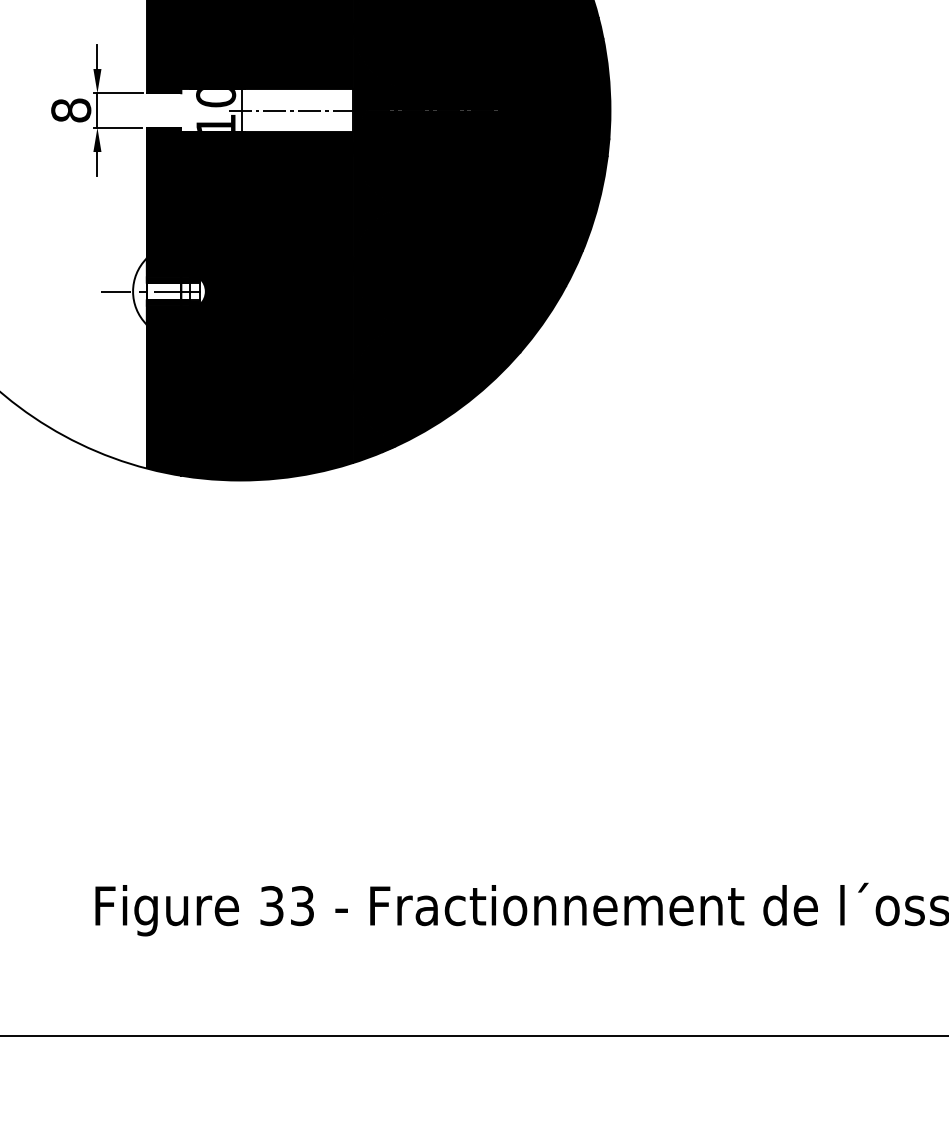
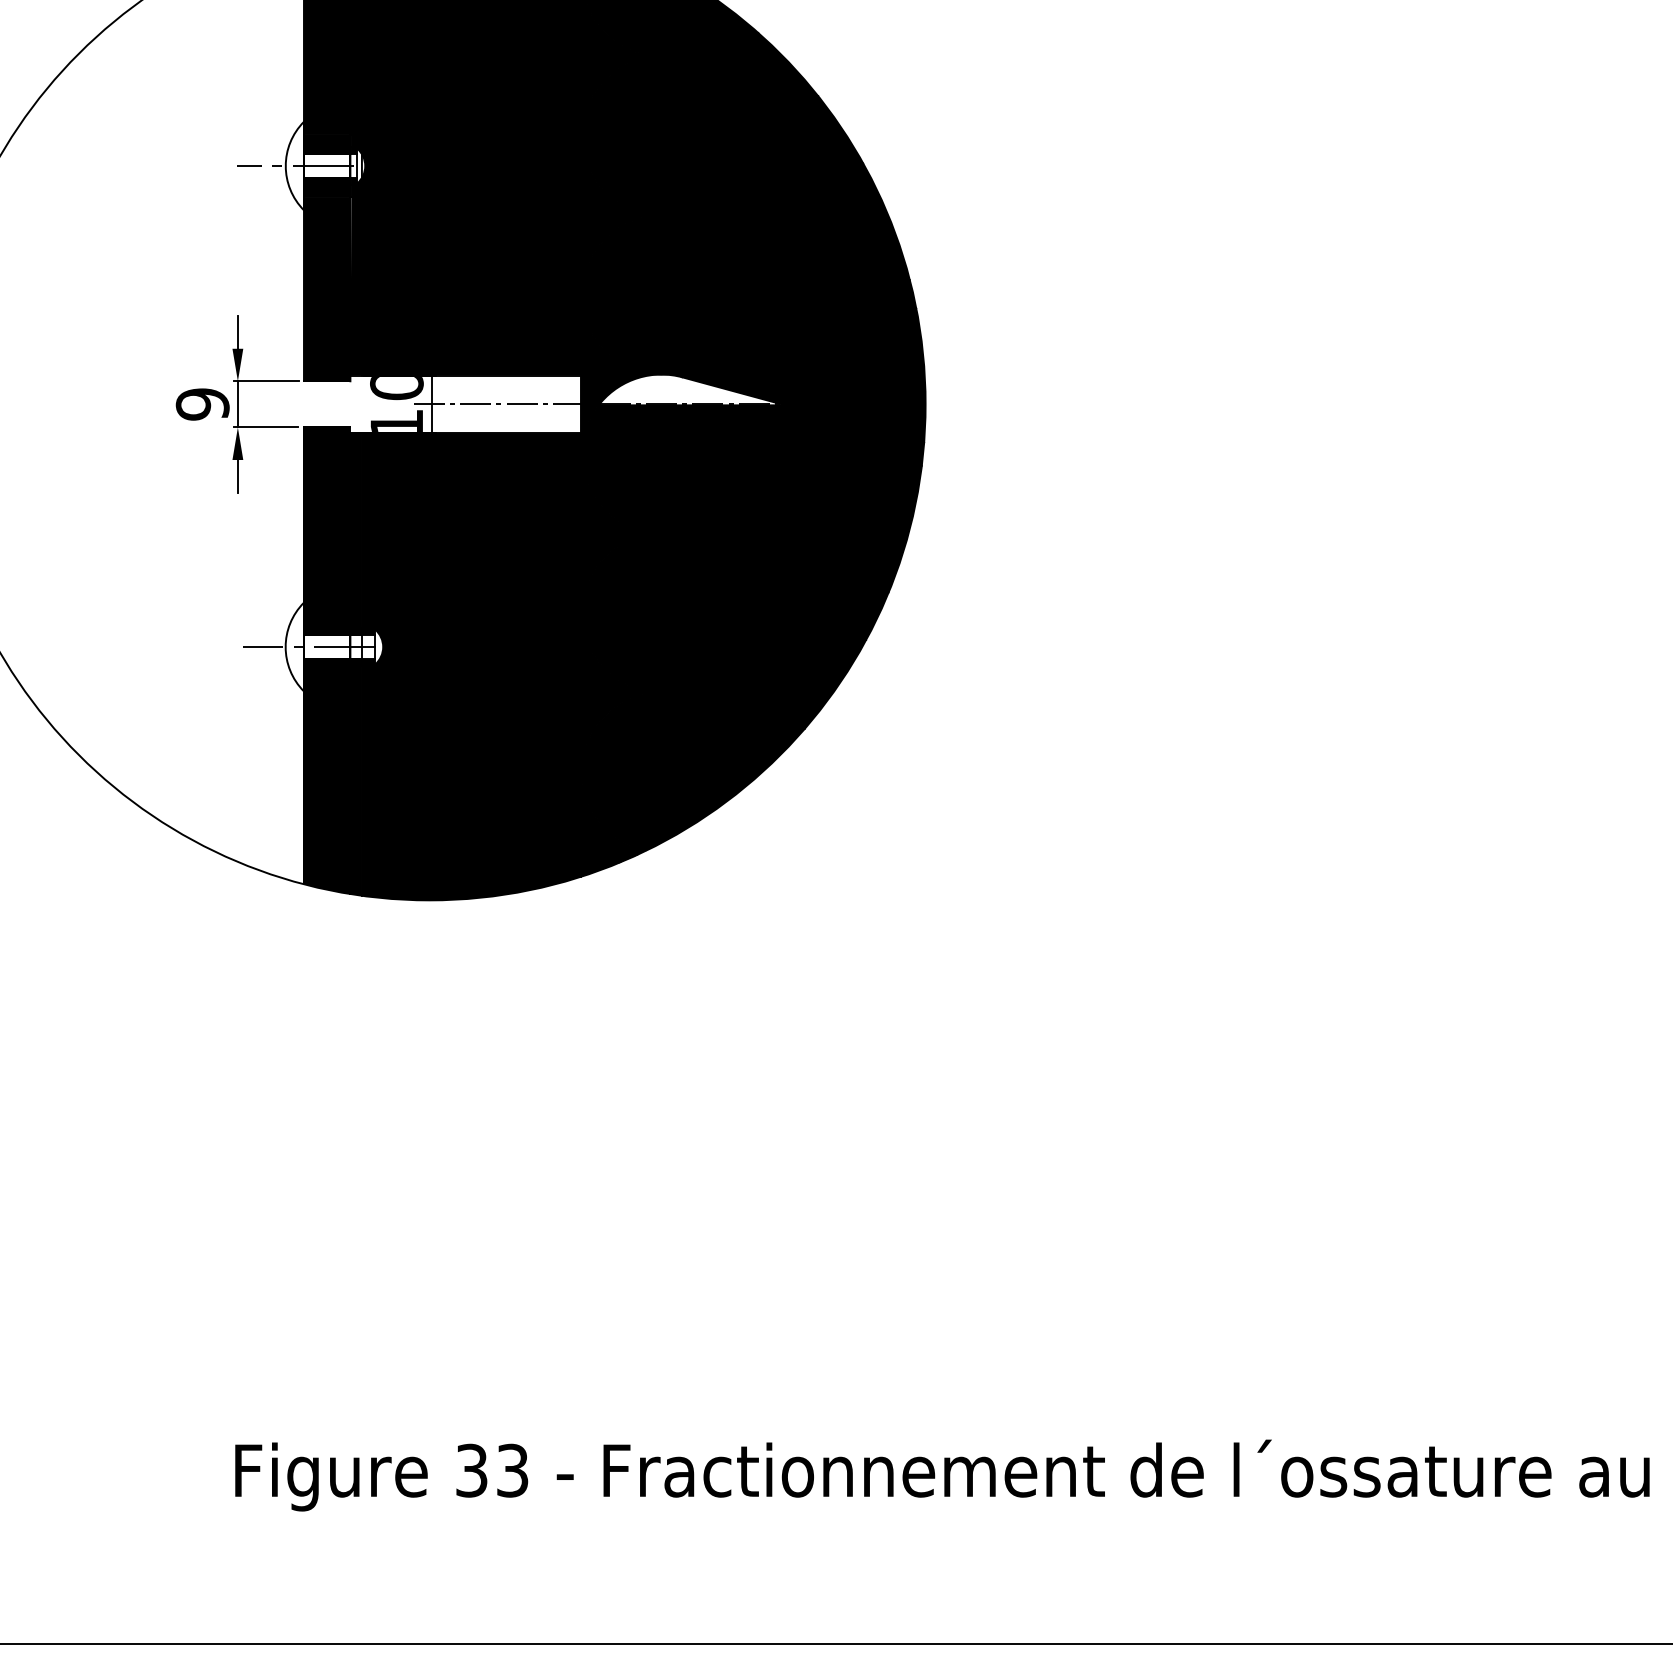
fill: (435, 99) -> (690, 389), removed
text: (71, 110) -> (202, 404), 8 -> 9

